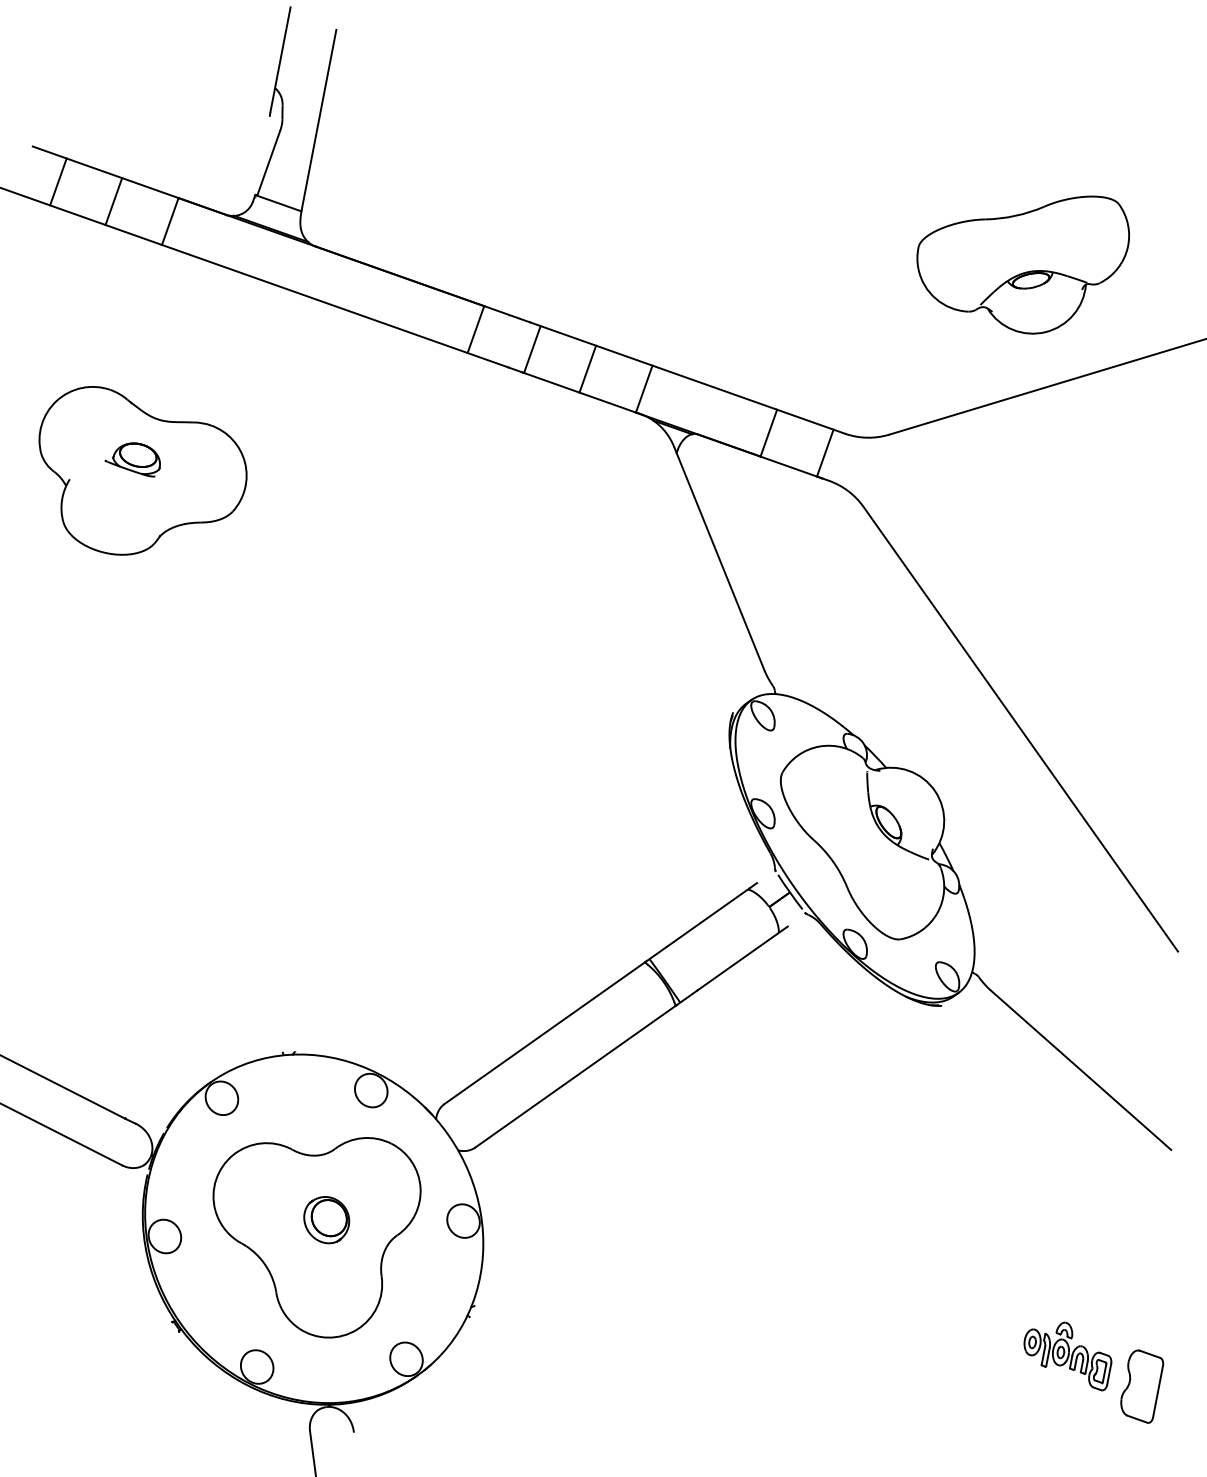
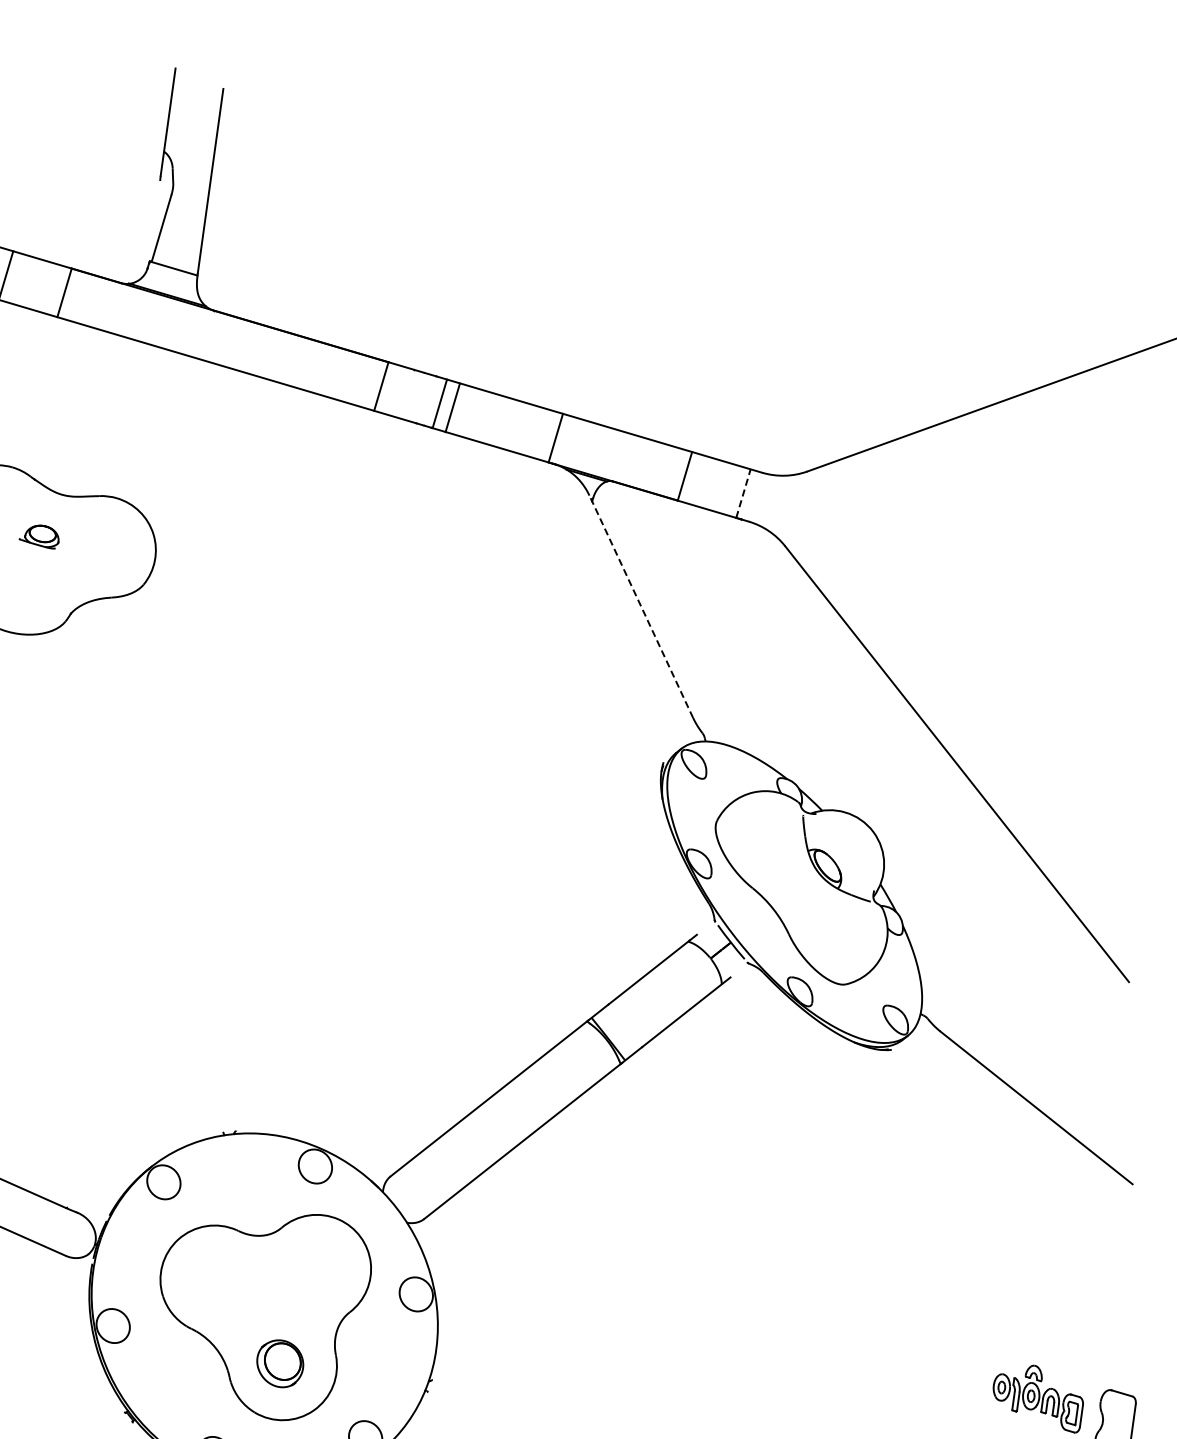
part: (1022, 264) -> (934, 291), removed
line: (587, 368) -> (452, 407), moved
line: (825, 453) -> (743, 494), solid -> dashed
part: (132, 459) -> (38, 537), size x0.7
line: (719, 558) -> (641, 606), solid -> dashed
part: (326, 1220) -> (280, 1364), moved

